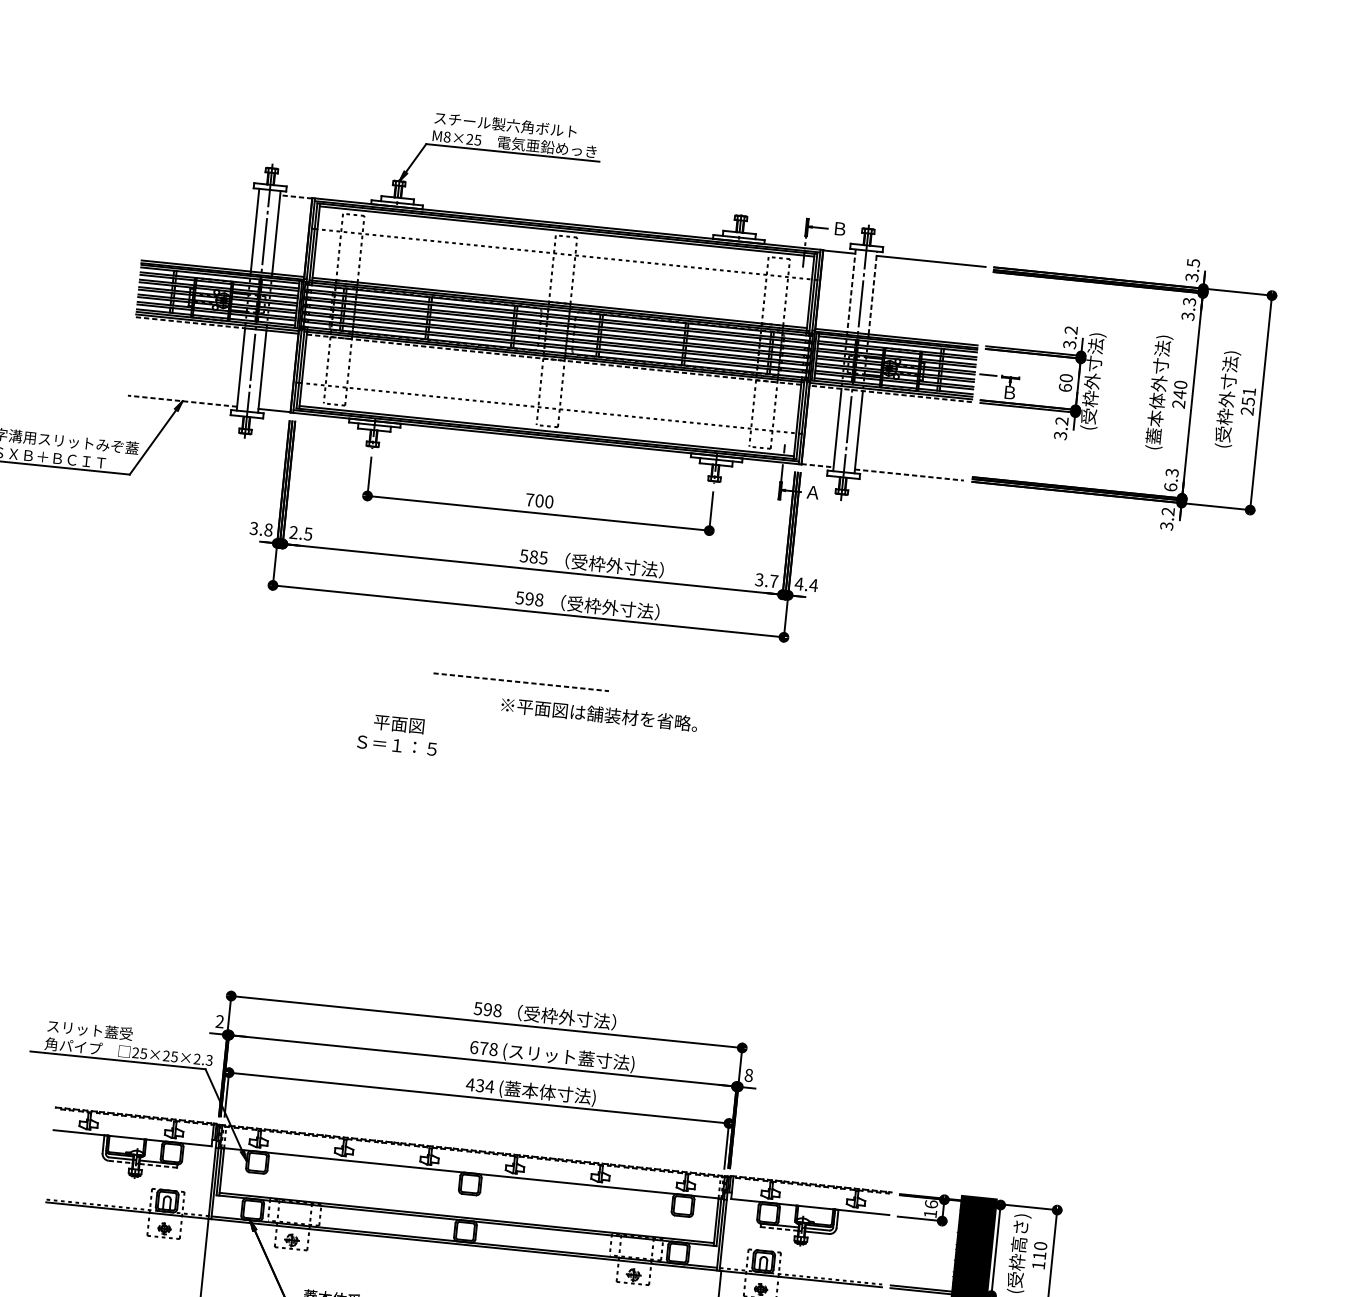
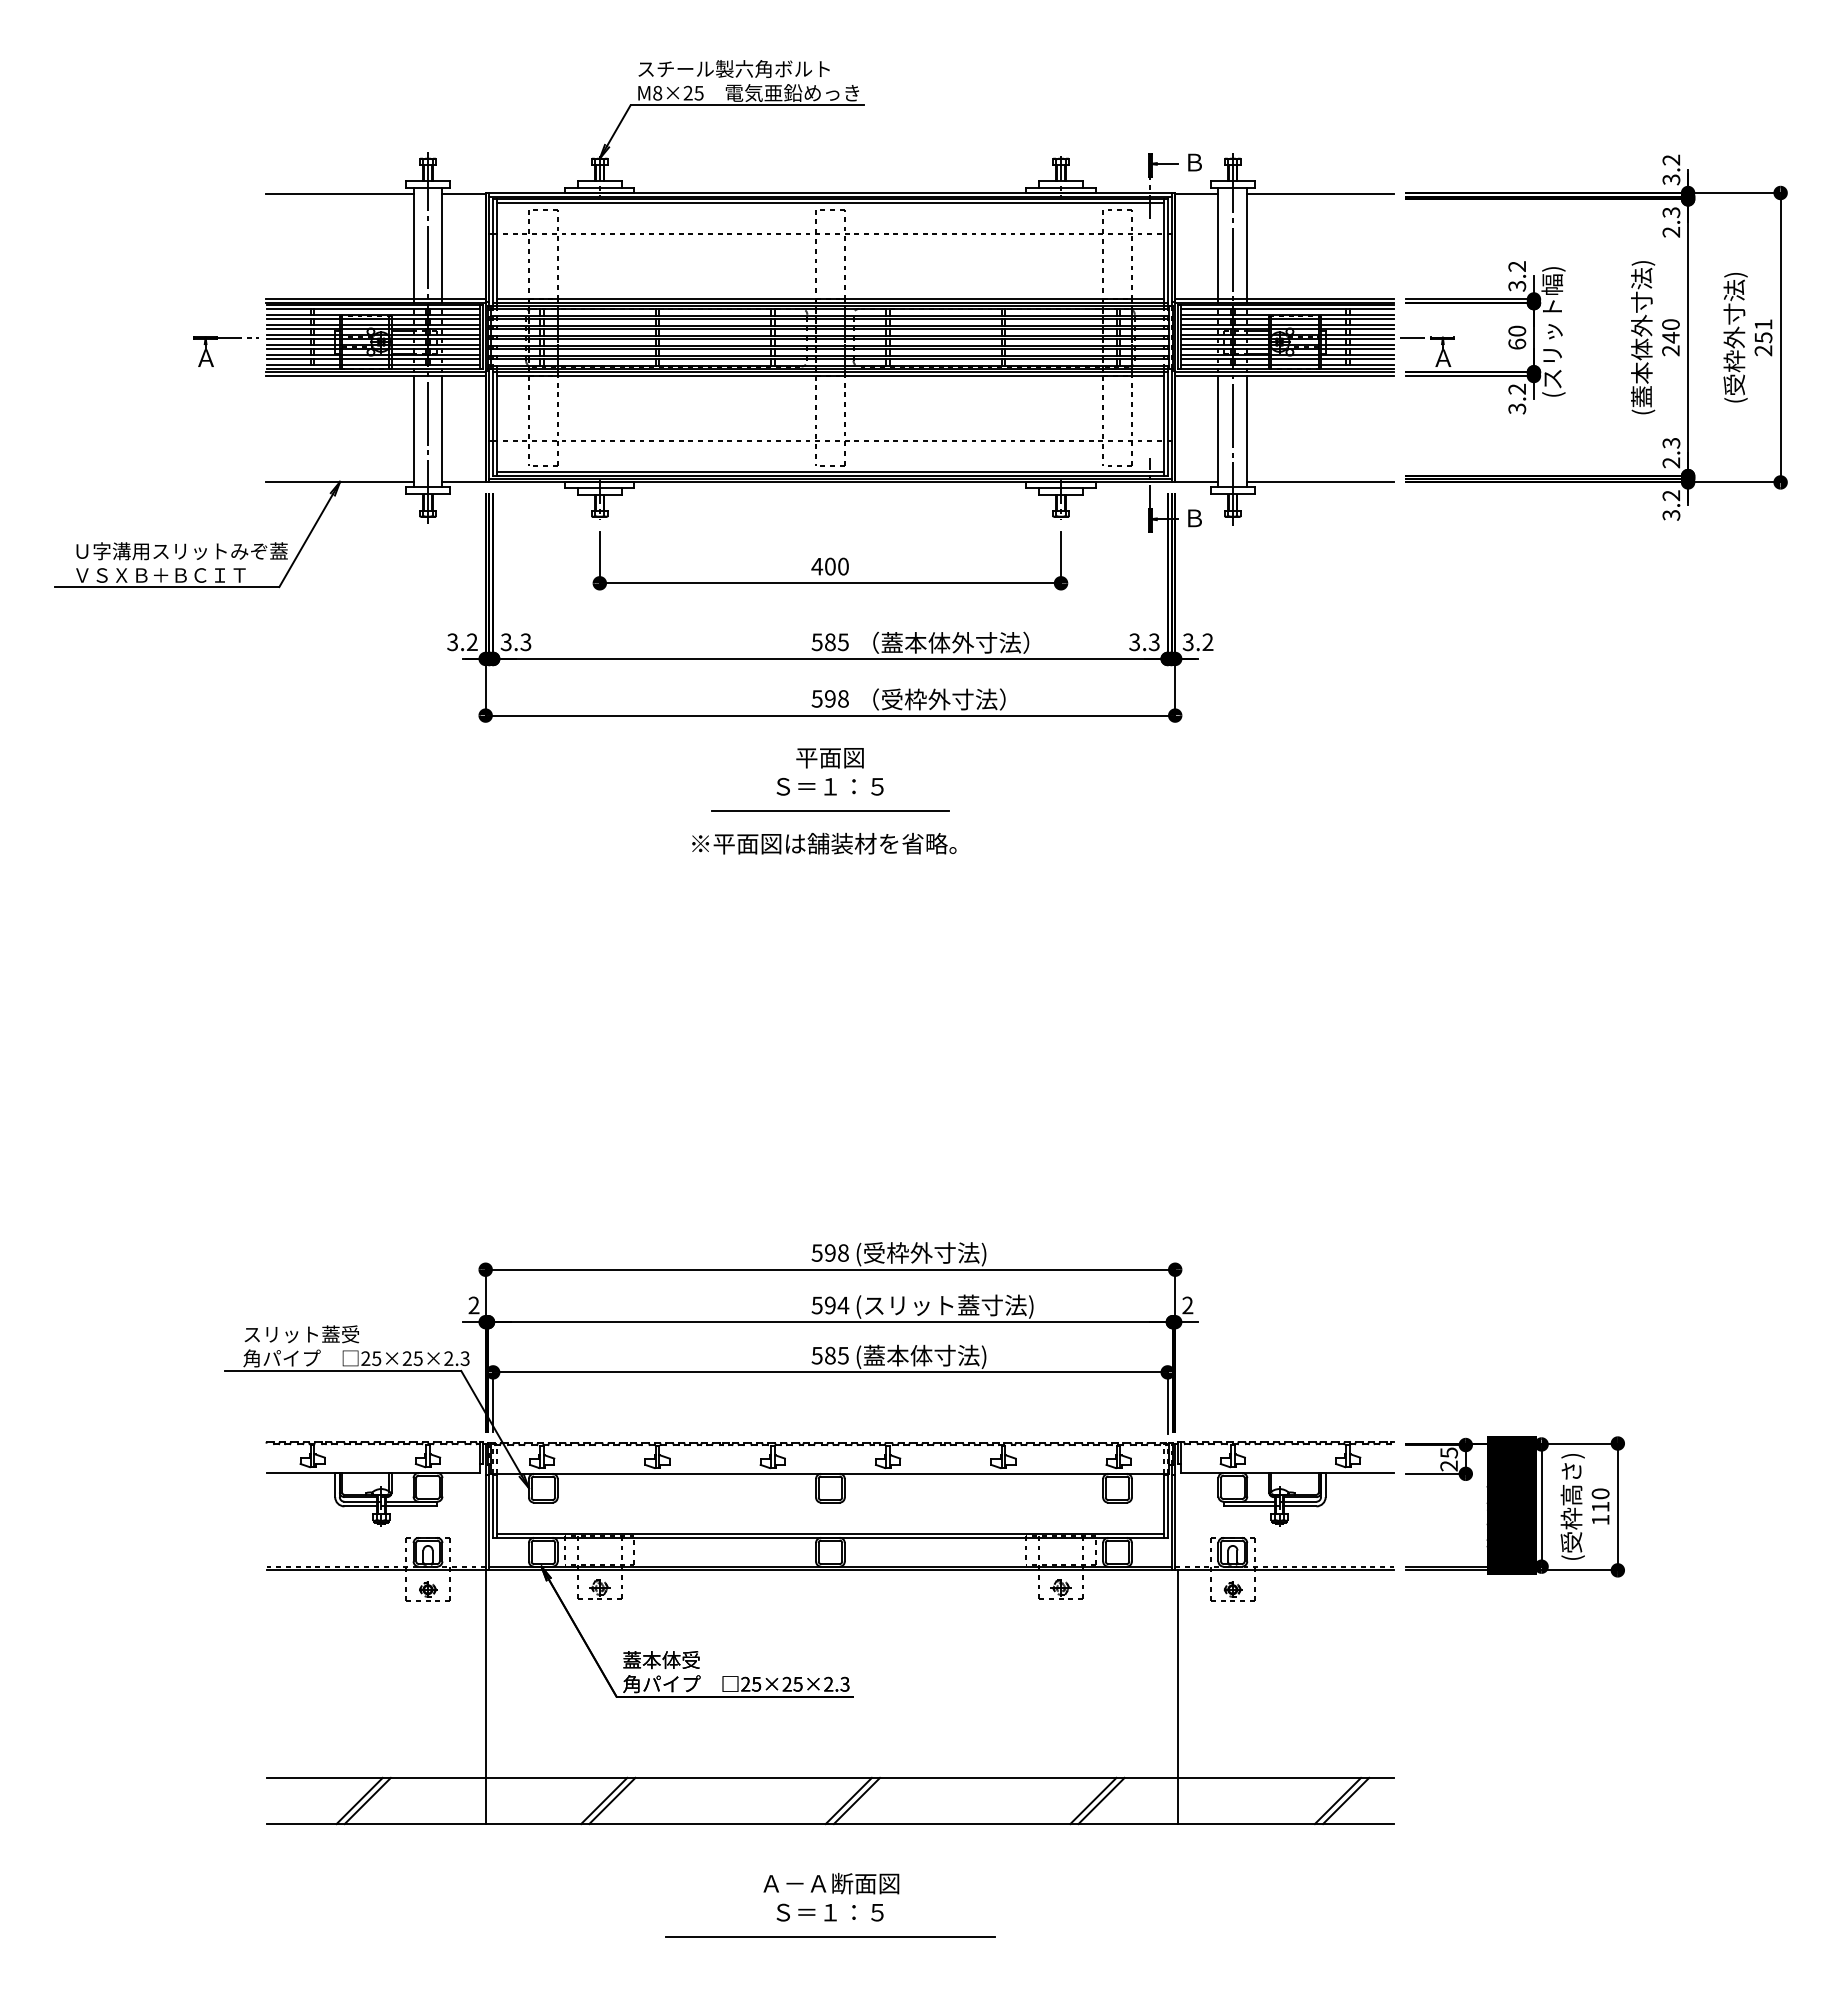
line: (203, 187) -> (339, 193), added
line: (296, 196) -> (464, 193), dashed -> solid
text: (1193, 262) -> (1671, 159), 3.5 -> 3.2
part: (108, 286) -> (225, 338), added
line: (851, 290) -> (1218, 243), dashed -> solid
line: (873, 292) -> (1247, 243), dashed -> solid
text: (1188, 315) -> (1671, 231), 3.3 -> 2.3
line: (190, 323) -> (339, 376), dashed -> solid
line: (554, 360) -> (830, 376), dashed -> solid
text: (1092, 381) -> (1552, 331), (受枠外寸法) -> (スリット幅)
text: (1009, 392) -> (1443, 357), Ｂ -> Ａ
line: (890, 394) -> (1284, 376), dashed -> solid
line: (182, 400) -> (339, 481), dashed -> solid
line: (817, 465) -> (1196, 481), dashed -> solid
line: (909, 474) -> (1320, 481), dashed -> solid
text: (1170, 487) -> (1671, 462), 6.3 -> 2.3
text: (813, 492) -> (1194, 518), Ａ -> Ｂ
text: (530, 499) -> (817, 566), 700 -> 400
text: (268, 530) -> (472, 642), 3.8 -> 3.2
text: (300, 533) -> (515, 642), 2.5 -> 3.3
text: (626, 566) -> (955, 642), （受枠外寸法） -> （蓋本体外寸法）
text: (773, 581) -> (1153, 642), 3.7 -> 3.3
text: (805, 584) -> (1197, 642), 4.4 -> 3.2
line: (521, 682) -> (830, 811), dashed -> solid
text: (599, 714) -> (824, 843), moved
text: (397, 734) -> (829, 771), moved
text: (561, 1018) -> (929, 1254), （受枠外寸法） -> (受枠外寸法)
text: (484, 1048) -> (830, 1305), 678 -> 594
text: (748, 1075) -> (1187, 1305), 8 -> 2
text: (480, 1085) -> (830, 1355), 434 -> 585
line: (121, 1162) -> (361, 1506), dashed -> solid
line: (158, 1165) -> (411, 1506), dashed -> solid
text: (930, 1209) -> (1448, 1459), 16 -> 25
line: (779, 1229) -> (1249, 1506), dashed -> solid

